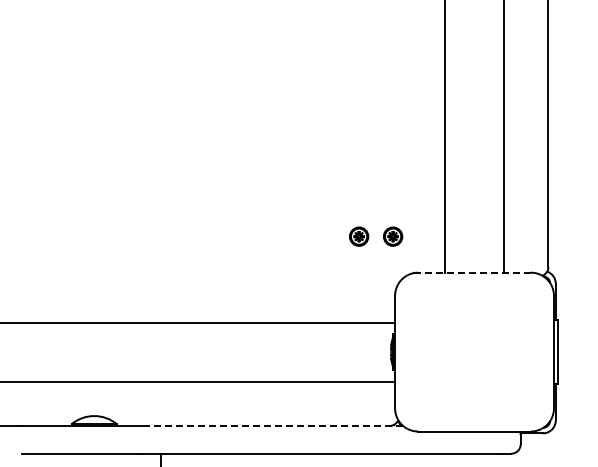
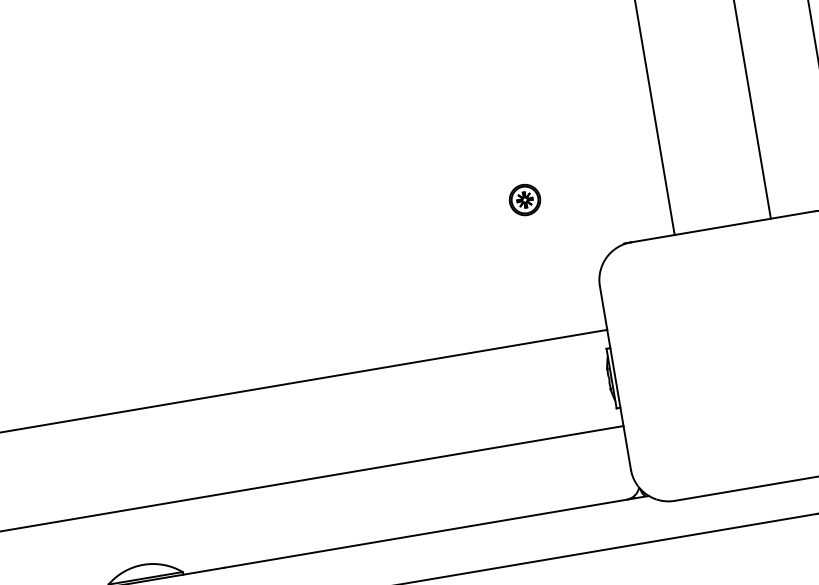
part: (393, 236) -> (580, 190), removed
line: (474, 272) -> (722, 226), dashed -> solid
line: (272, 425) -> (436, 531), dashed -> solid

